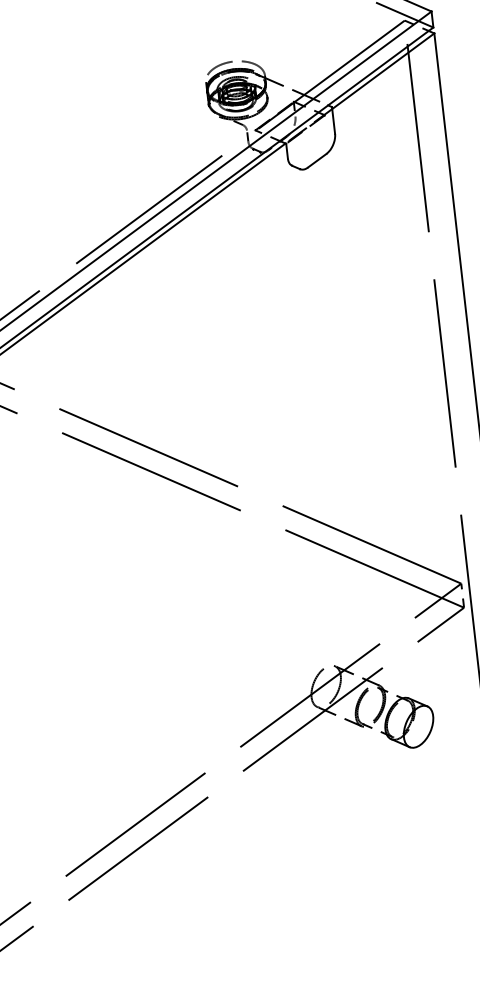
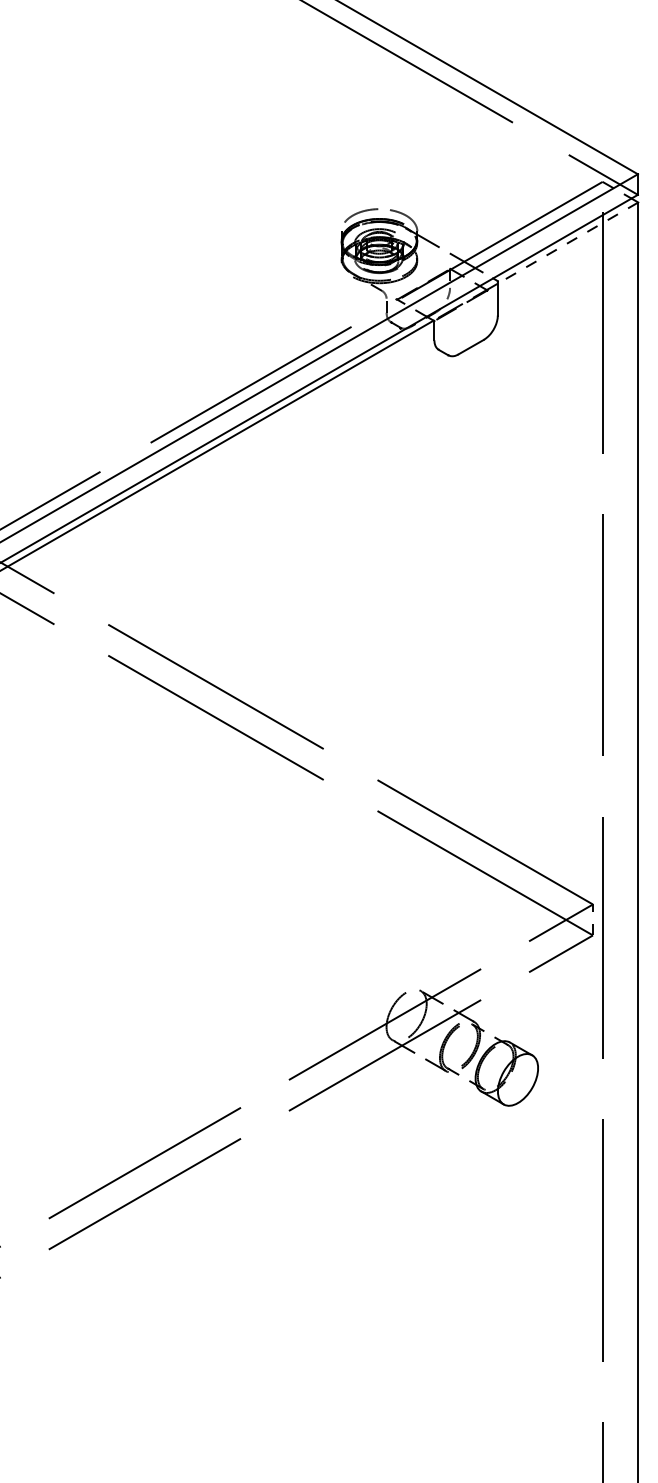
line: (382, 71) -> (567, 243), solid -> dashed

